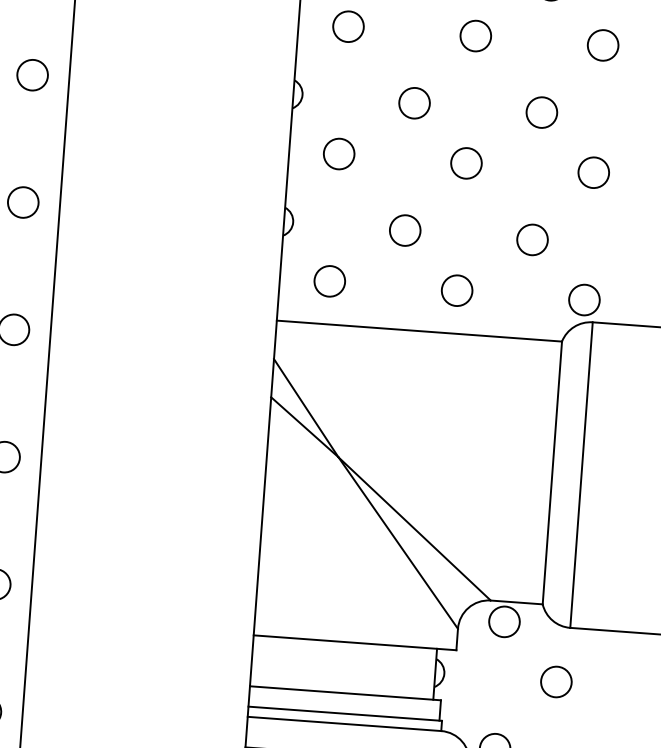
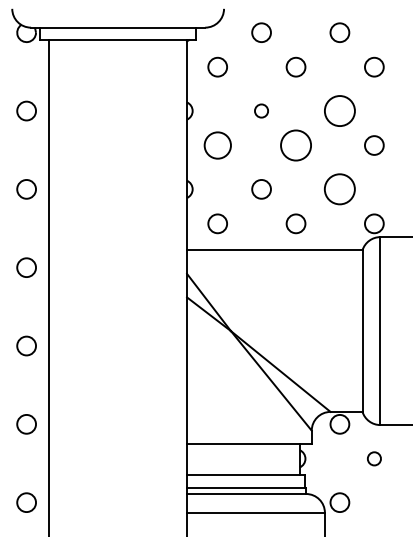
circle: (414, 102) -> (261, 110), size x0.7
circle: (541, 111) -> (339, 110), size x1.6
circle: (338, 153) -> (217, 145), size x1.4
circle: (465, 163) -> (295, 145), size x1.6
circle: (531, 240) -> (339, 189), size x1.6
circle: (556, 681) -> (374, 458), size x0.7

